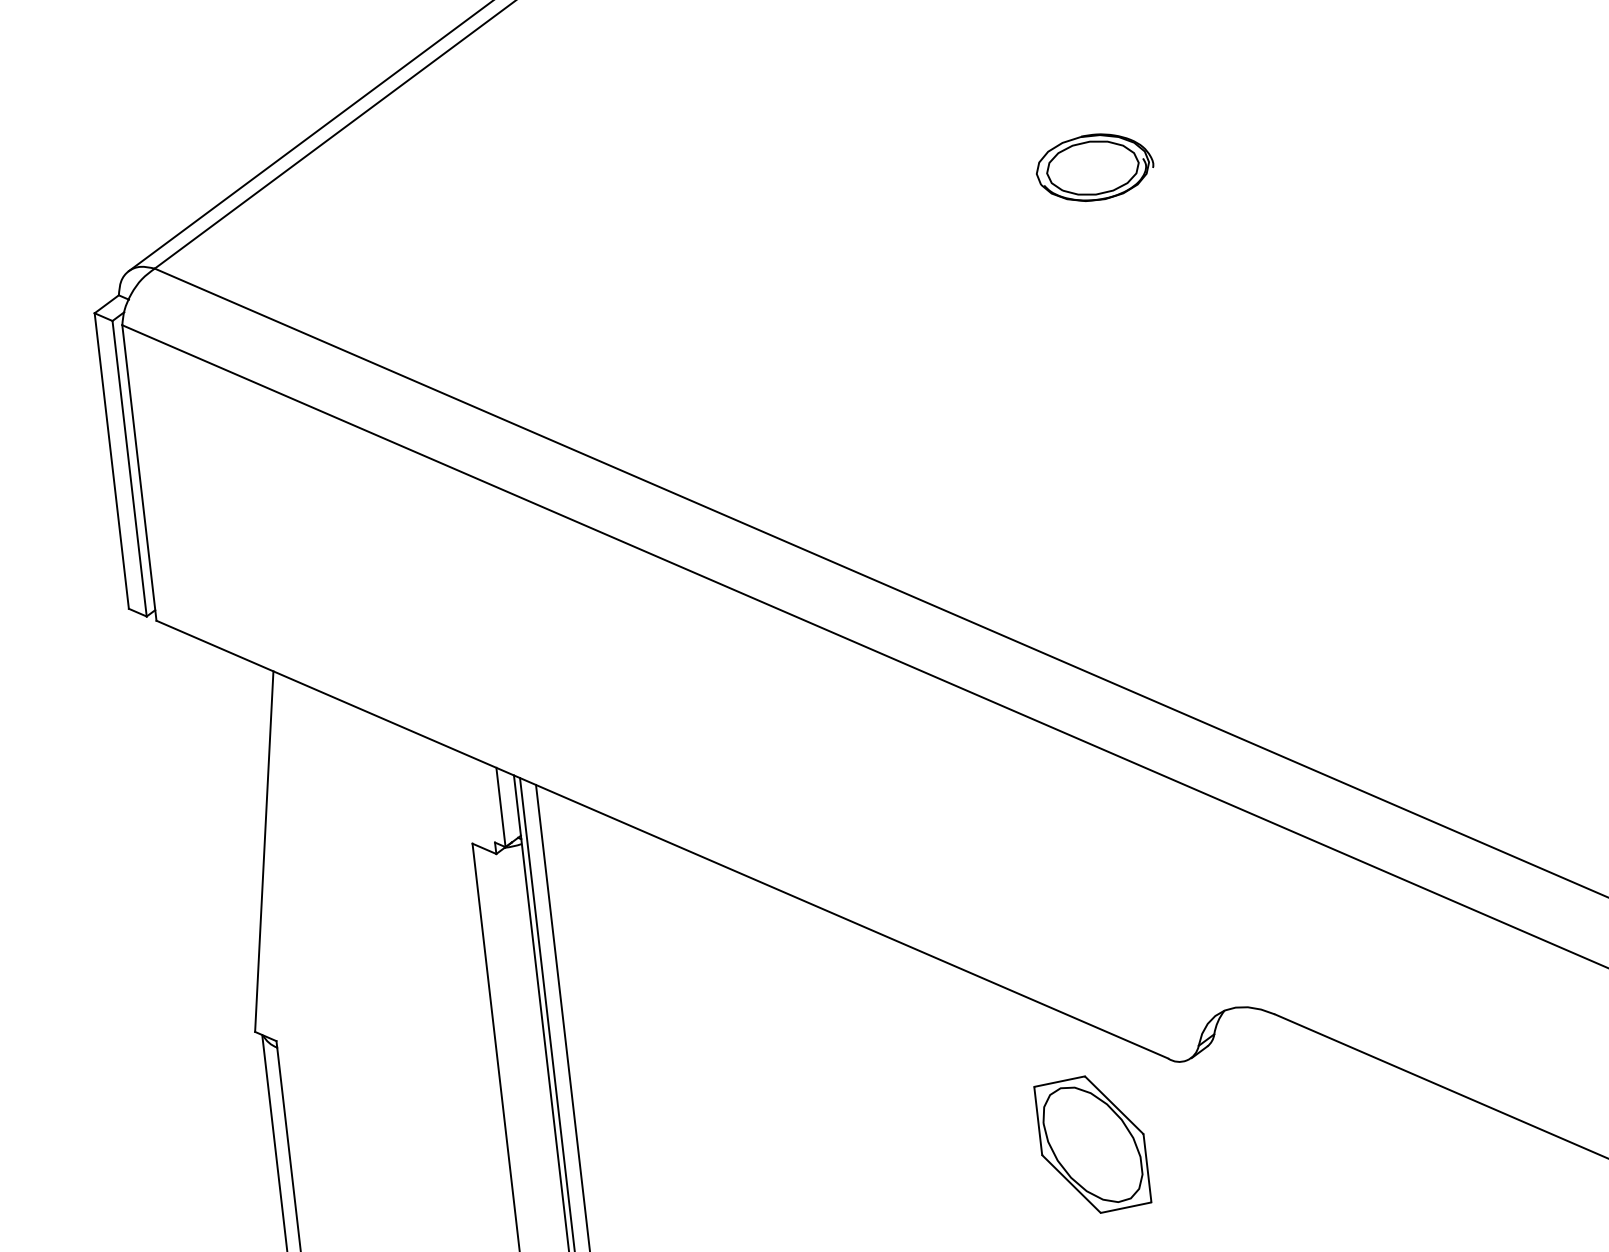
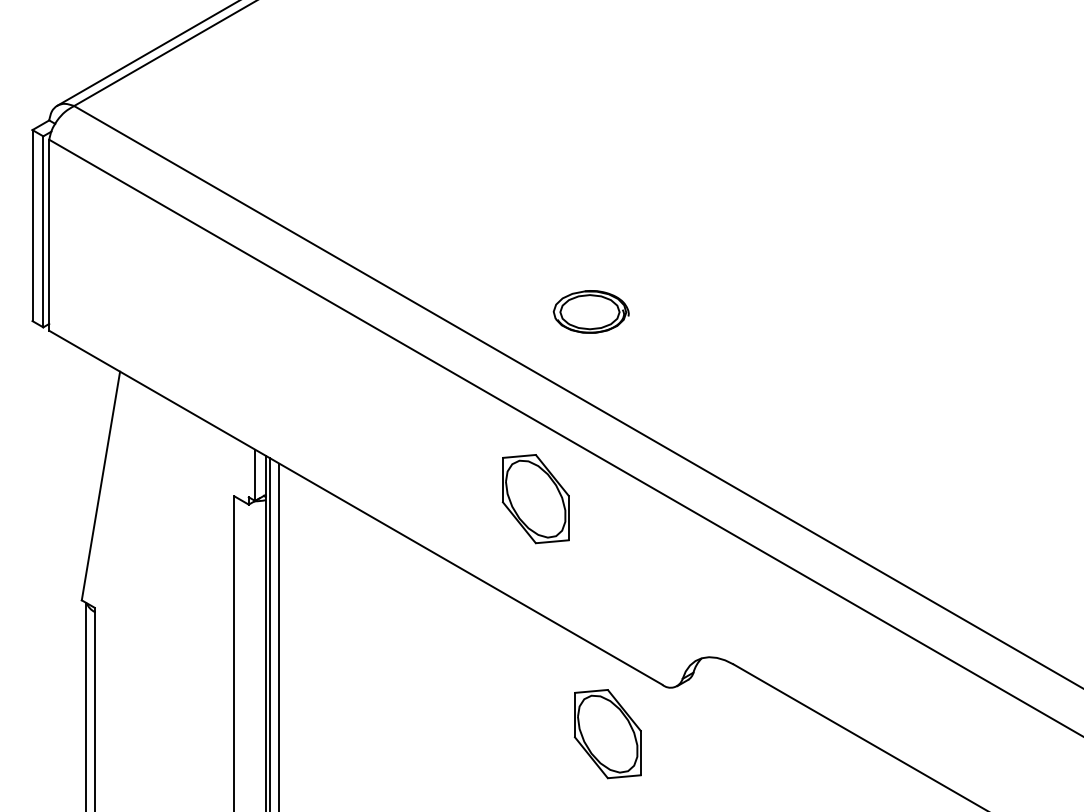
part: (1093, 166) -> (590, 311), moved
part: (938, 794) -> (535, 499), added

